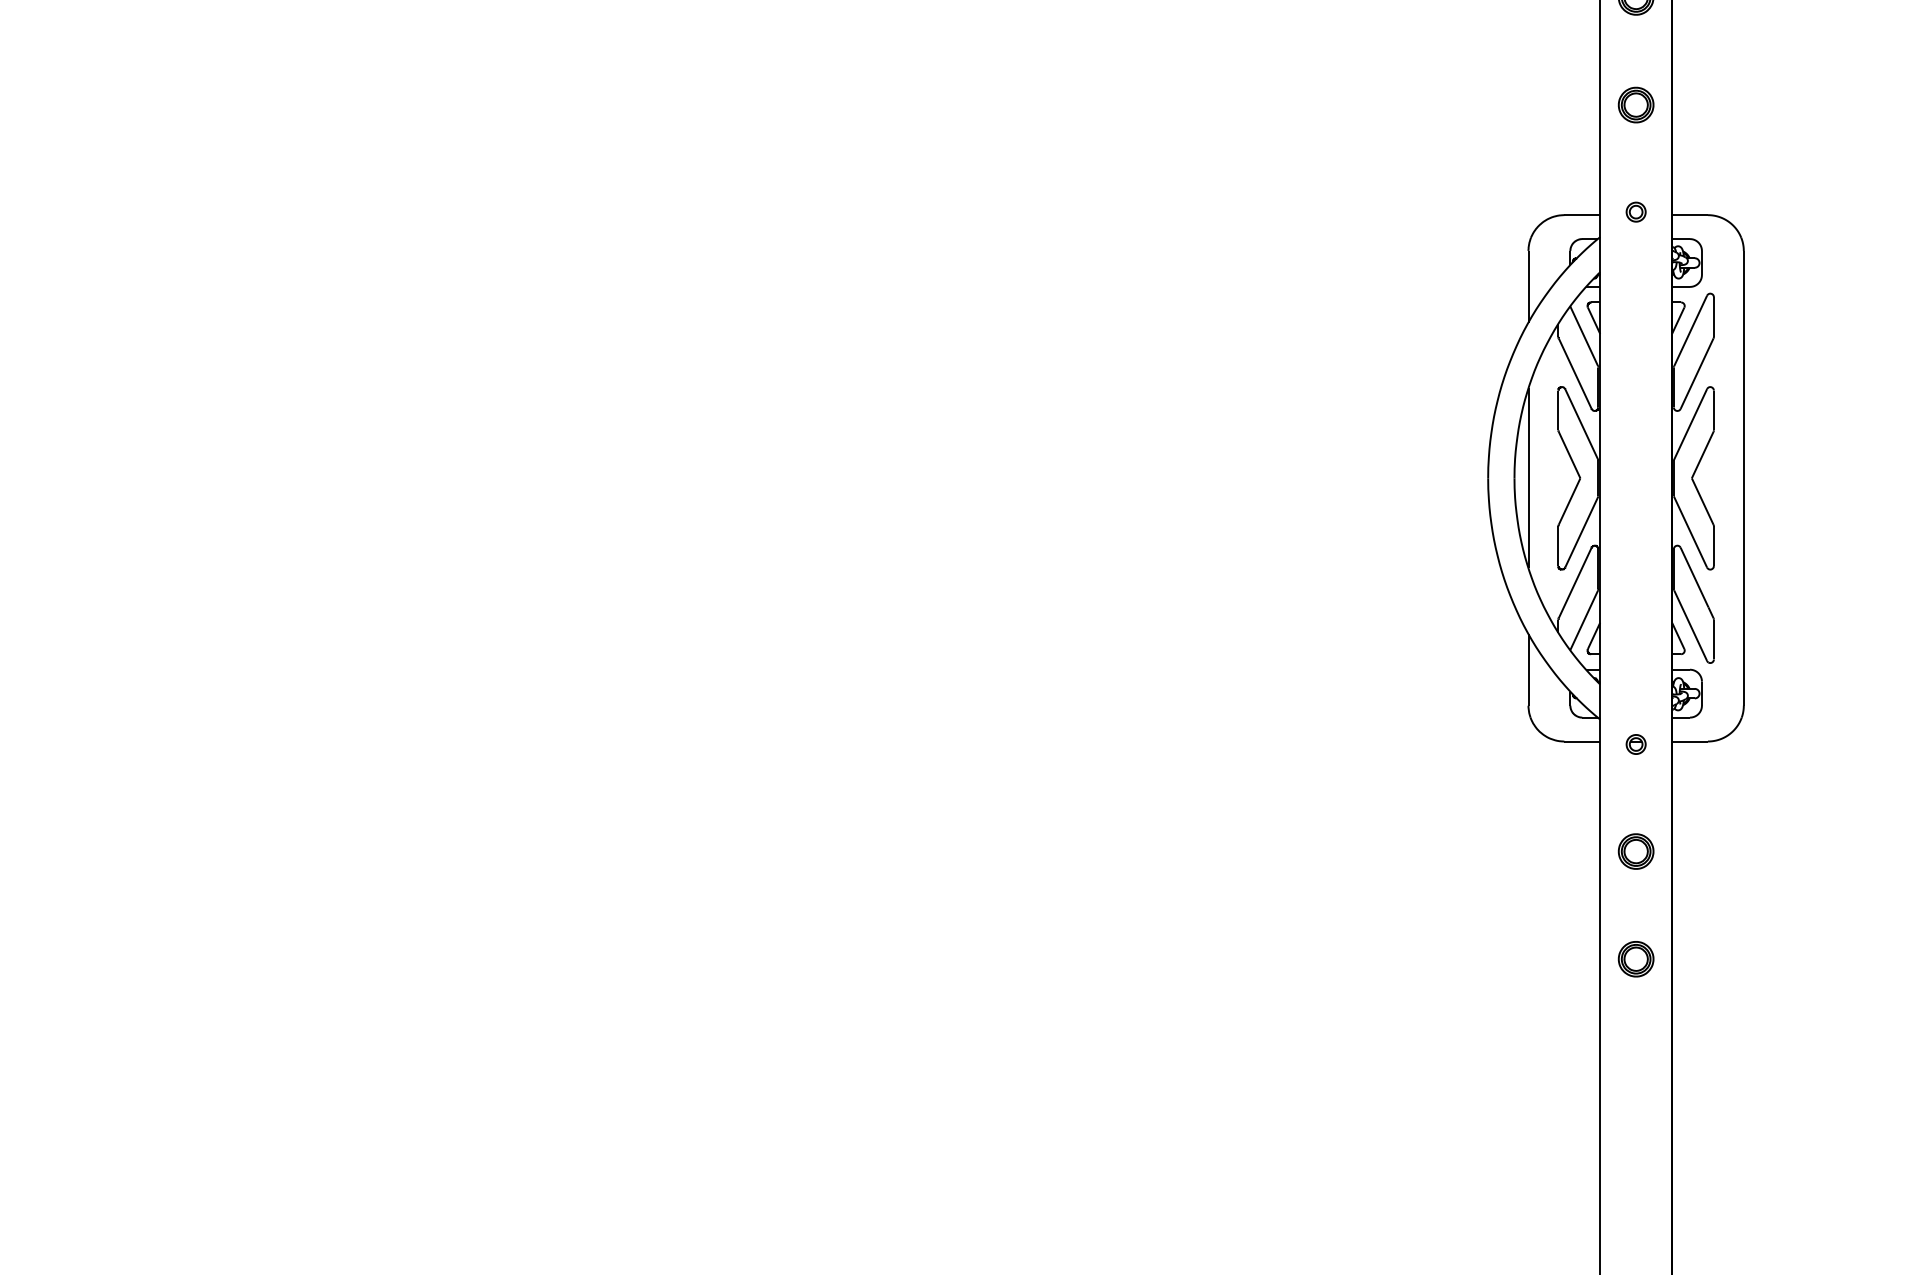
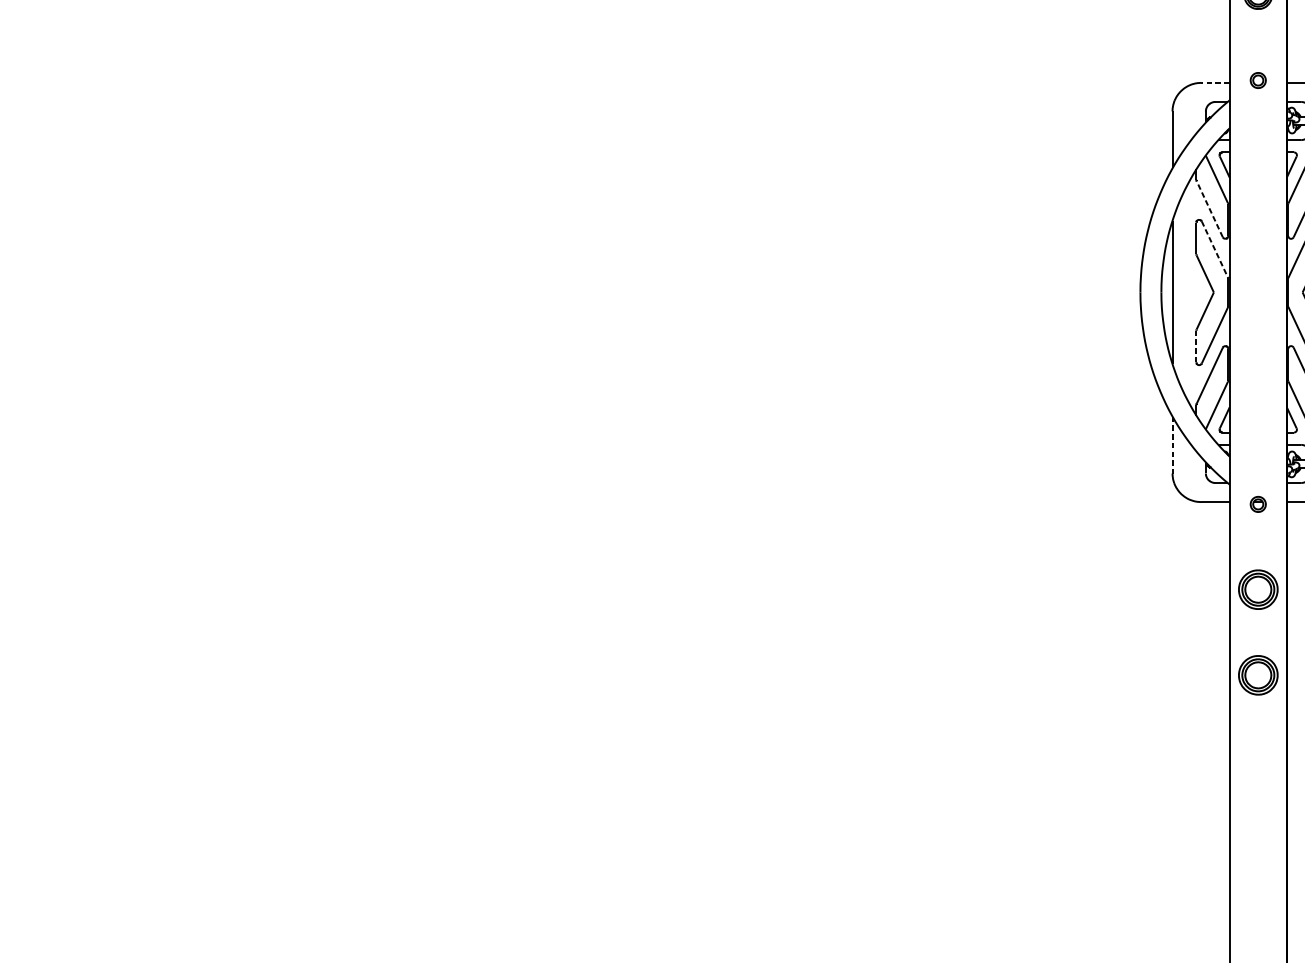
line: (1582, 215) -> (1215, 83), solid -> dashed
line: (1575, 373) -> (1209, 209), solid -> dashed
line: (1582, 425) -> (1215, 250), solid -> dashed
line: (1558, 546) -> (1196, 346), solid -> dashed
line: (1528, 669) -> (1172, 444), solid -> dashed
part: (1635, 851) -> (1257, 589), size x1.4
part: (1635, 959) -> (1257, 675), size x1.4

